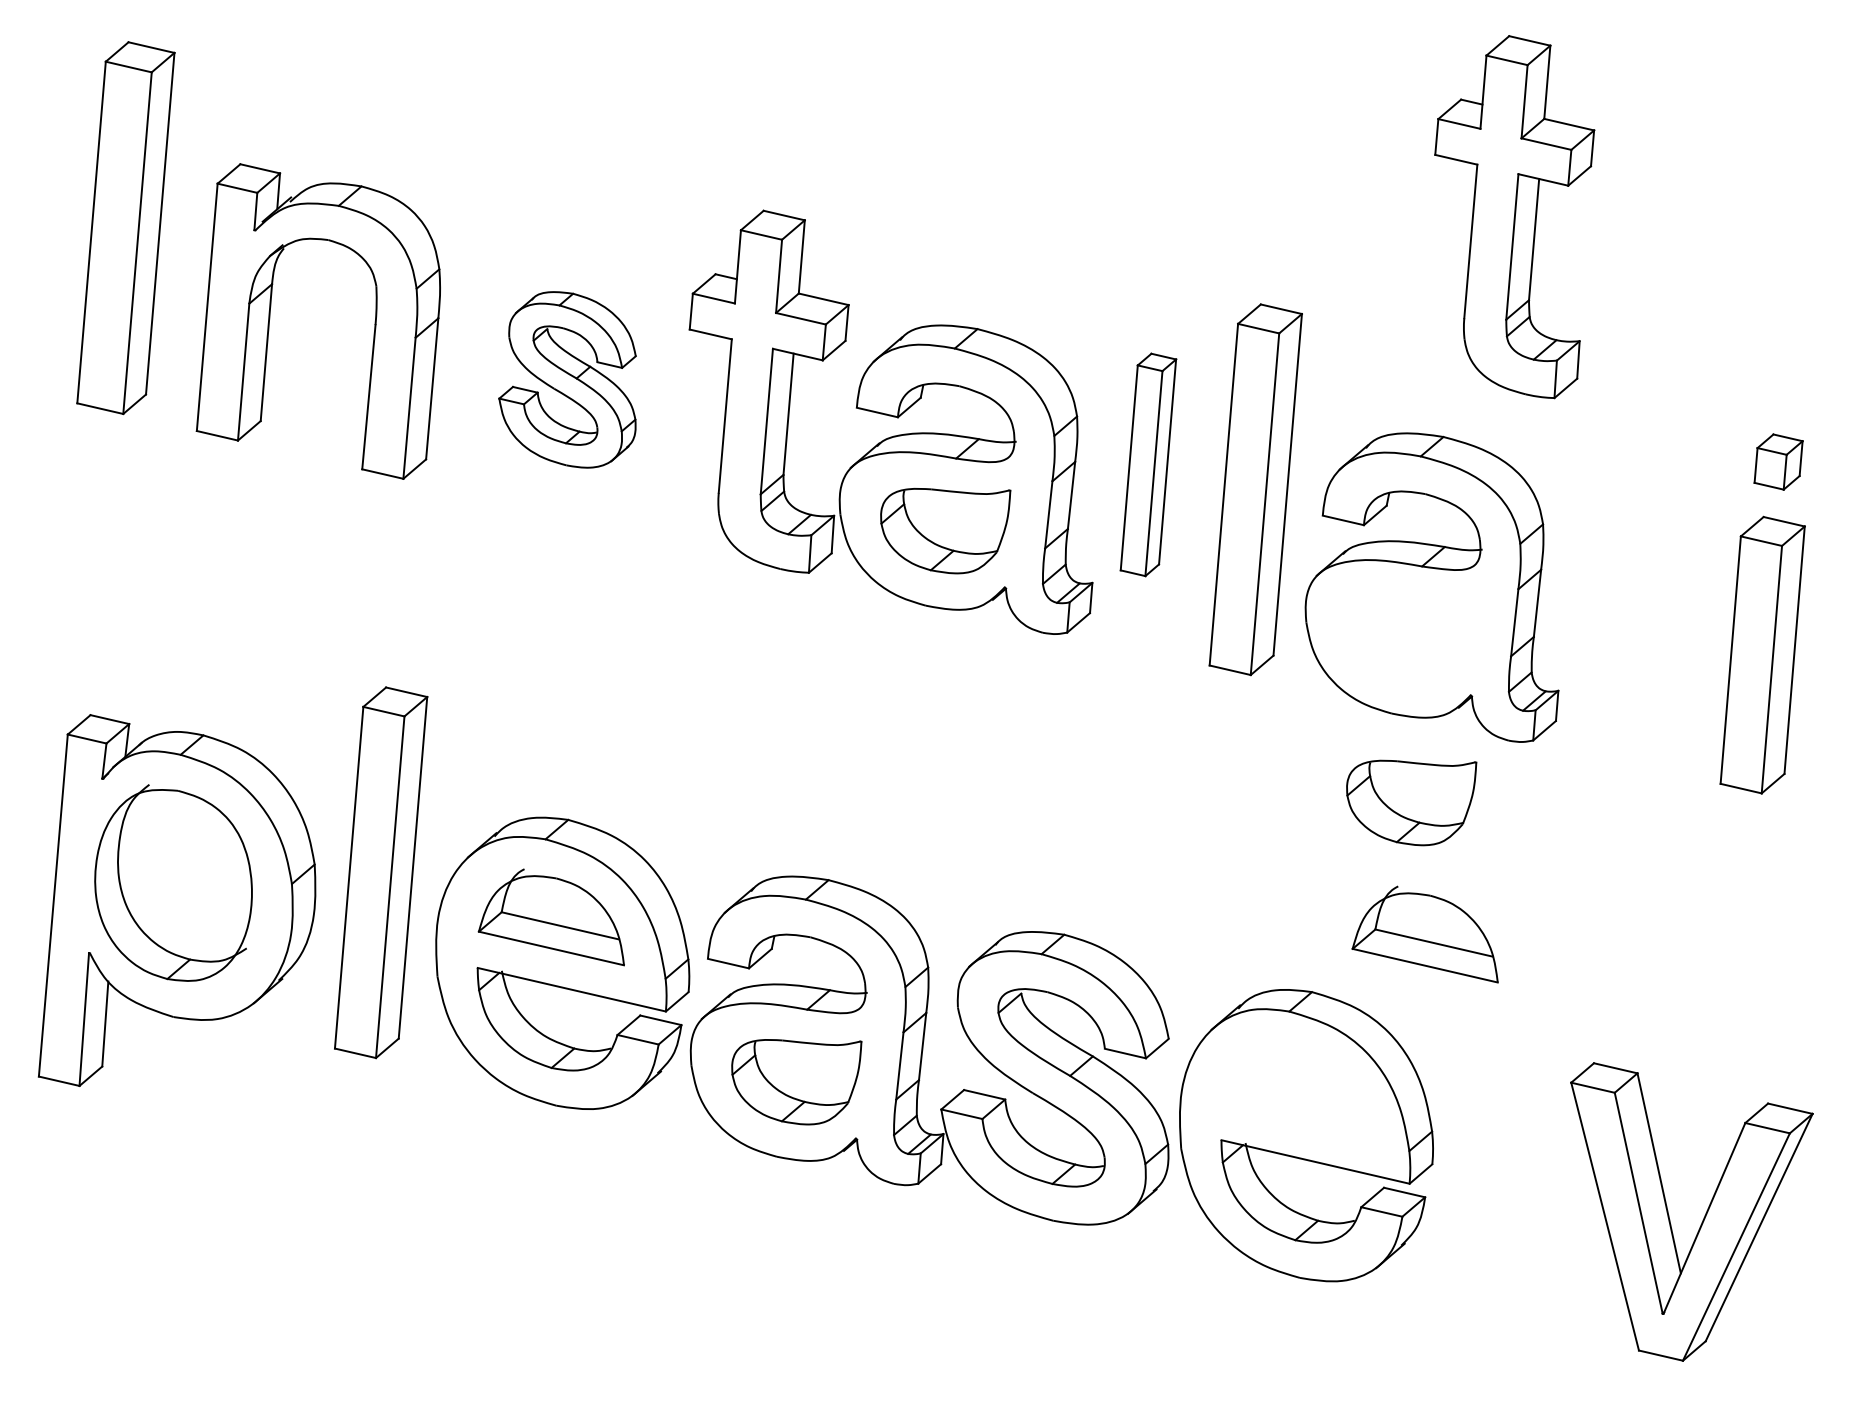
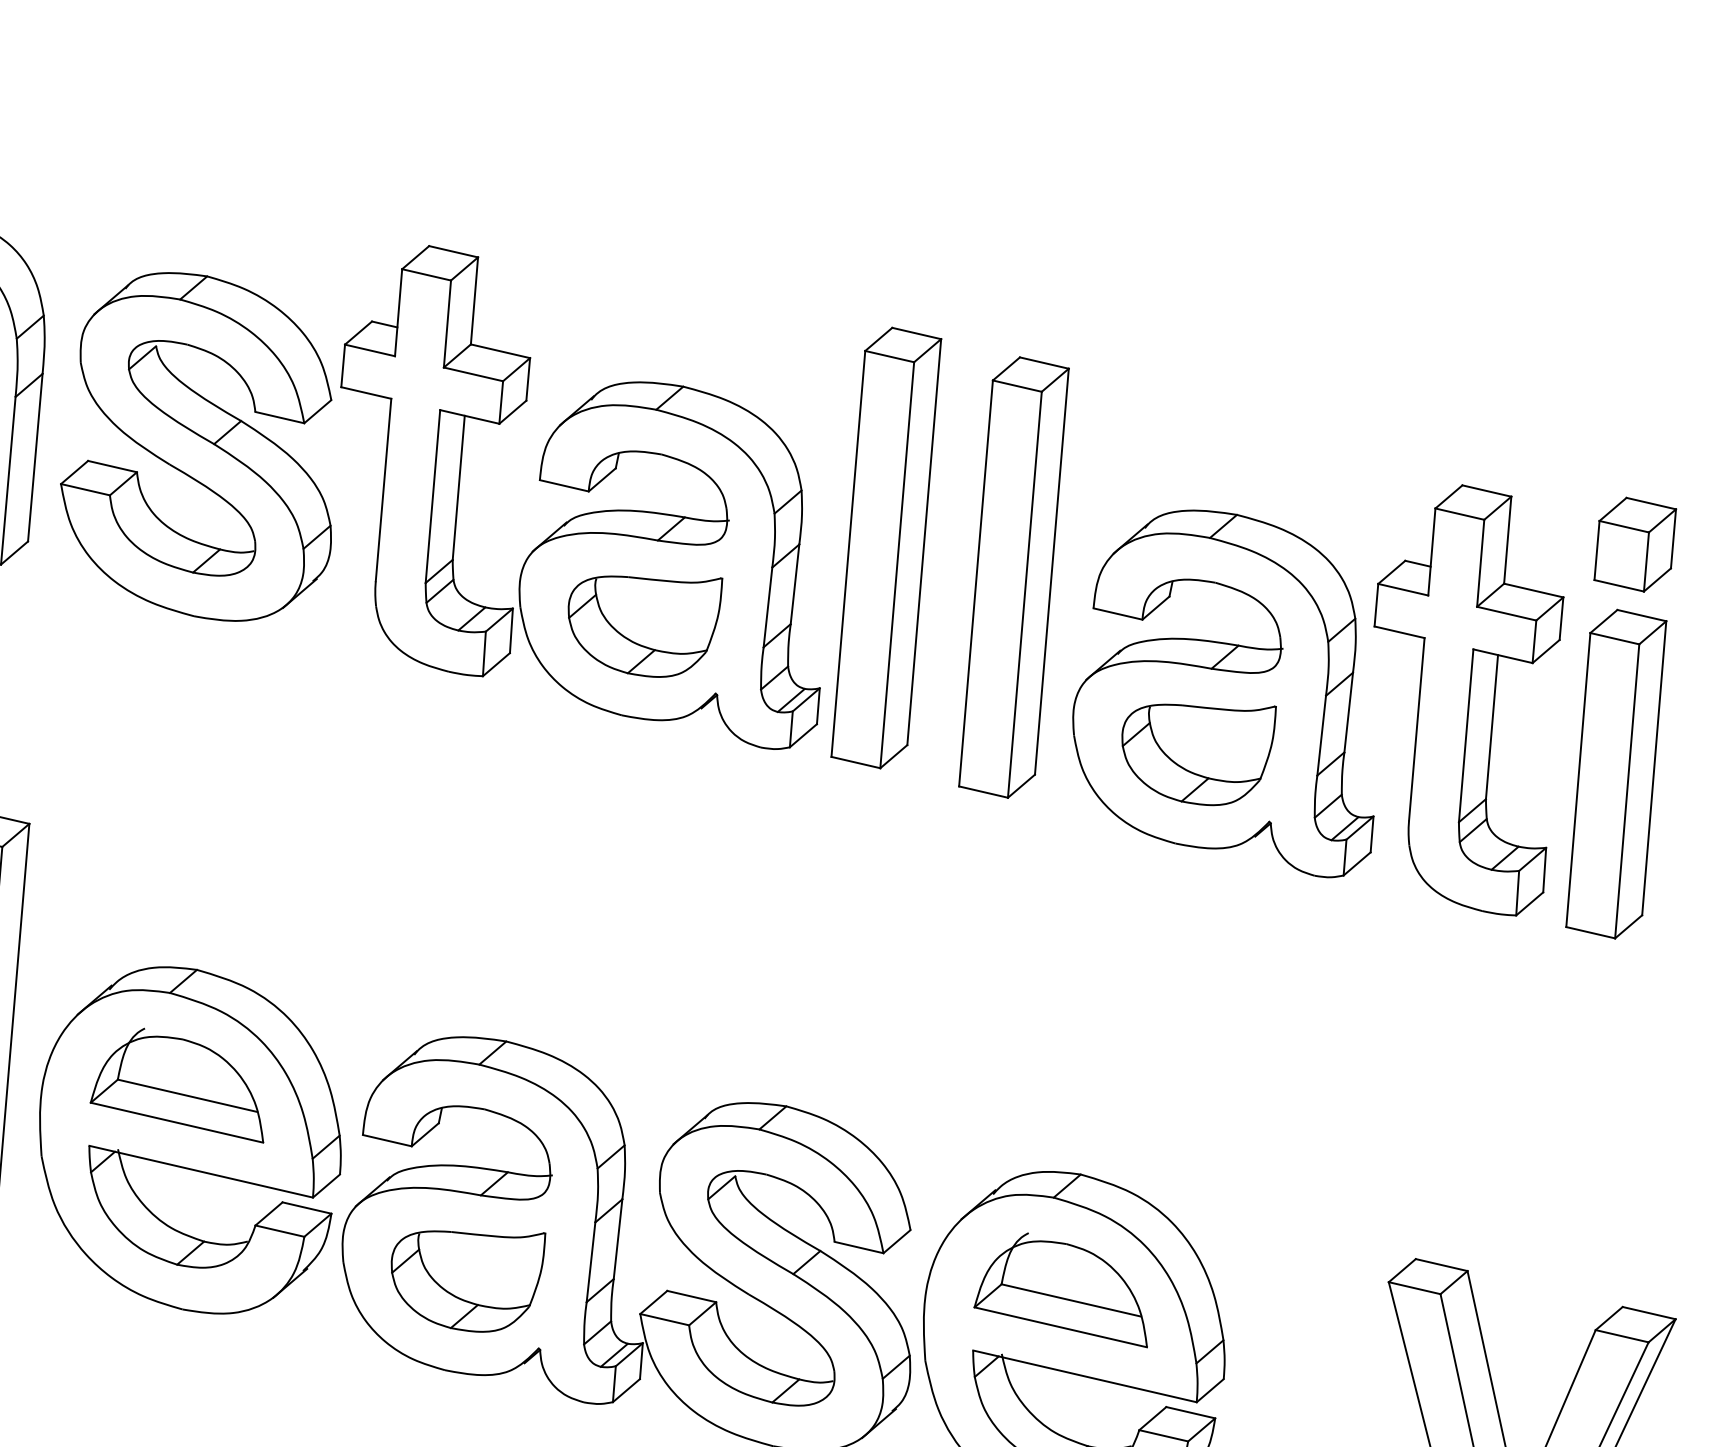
part: (1514, 217) -> (1468, 700), moved
part: (567, 379) -> (196, 446), size x1.67
part: (1778, 461) -> (1635, 544), size x1.43
part: (1148, 464) -> (886, 547), size x1.67
part: (1411, 802) -> (1198, 754), moved
part: (1424, 934) -> (1059, 1290), moved

